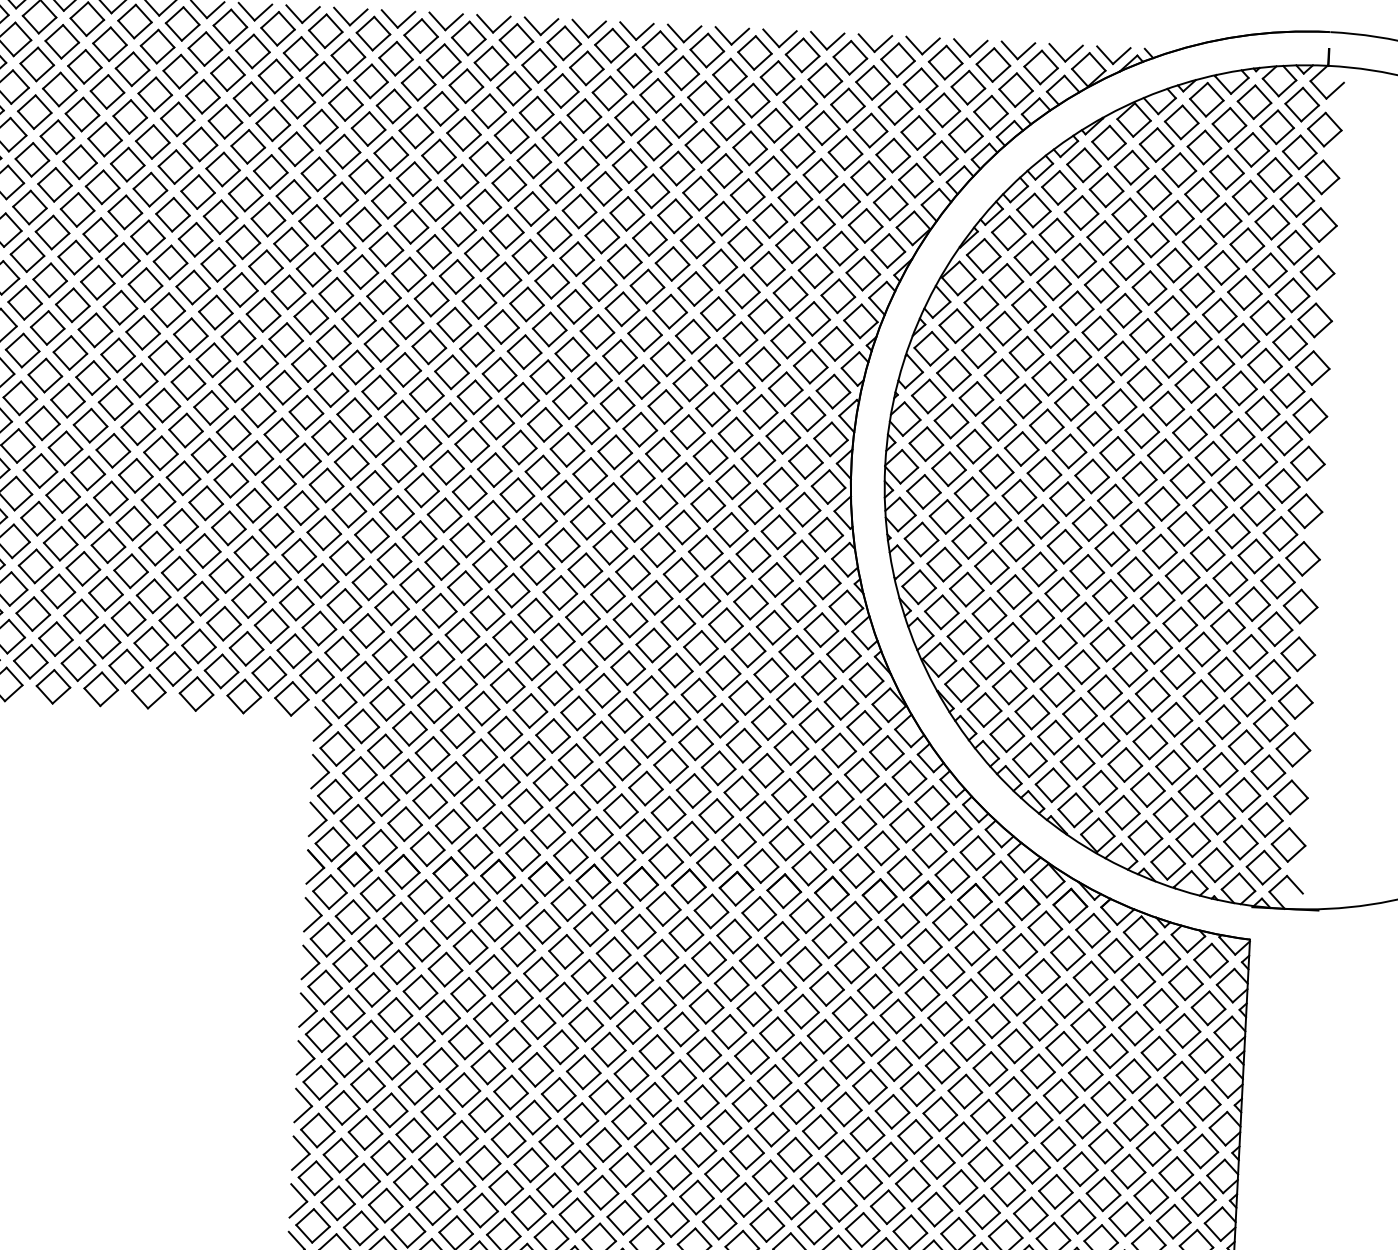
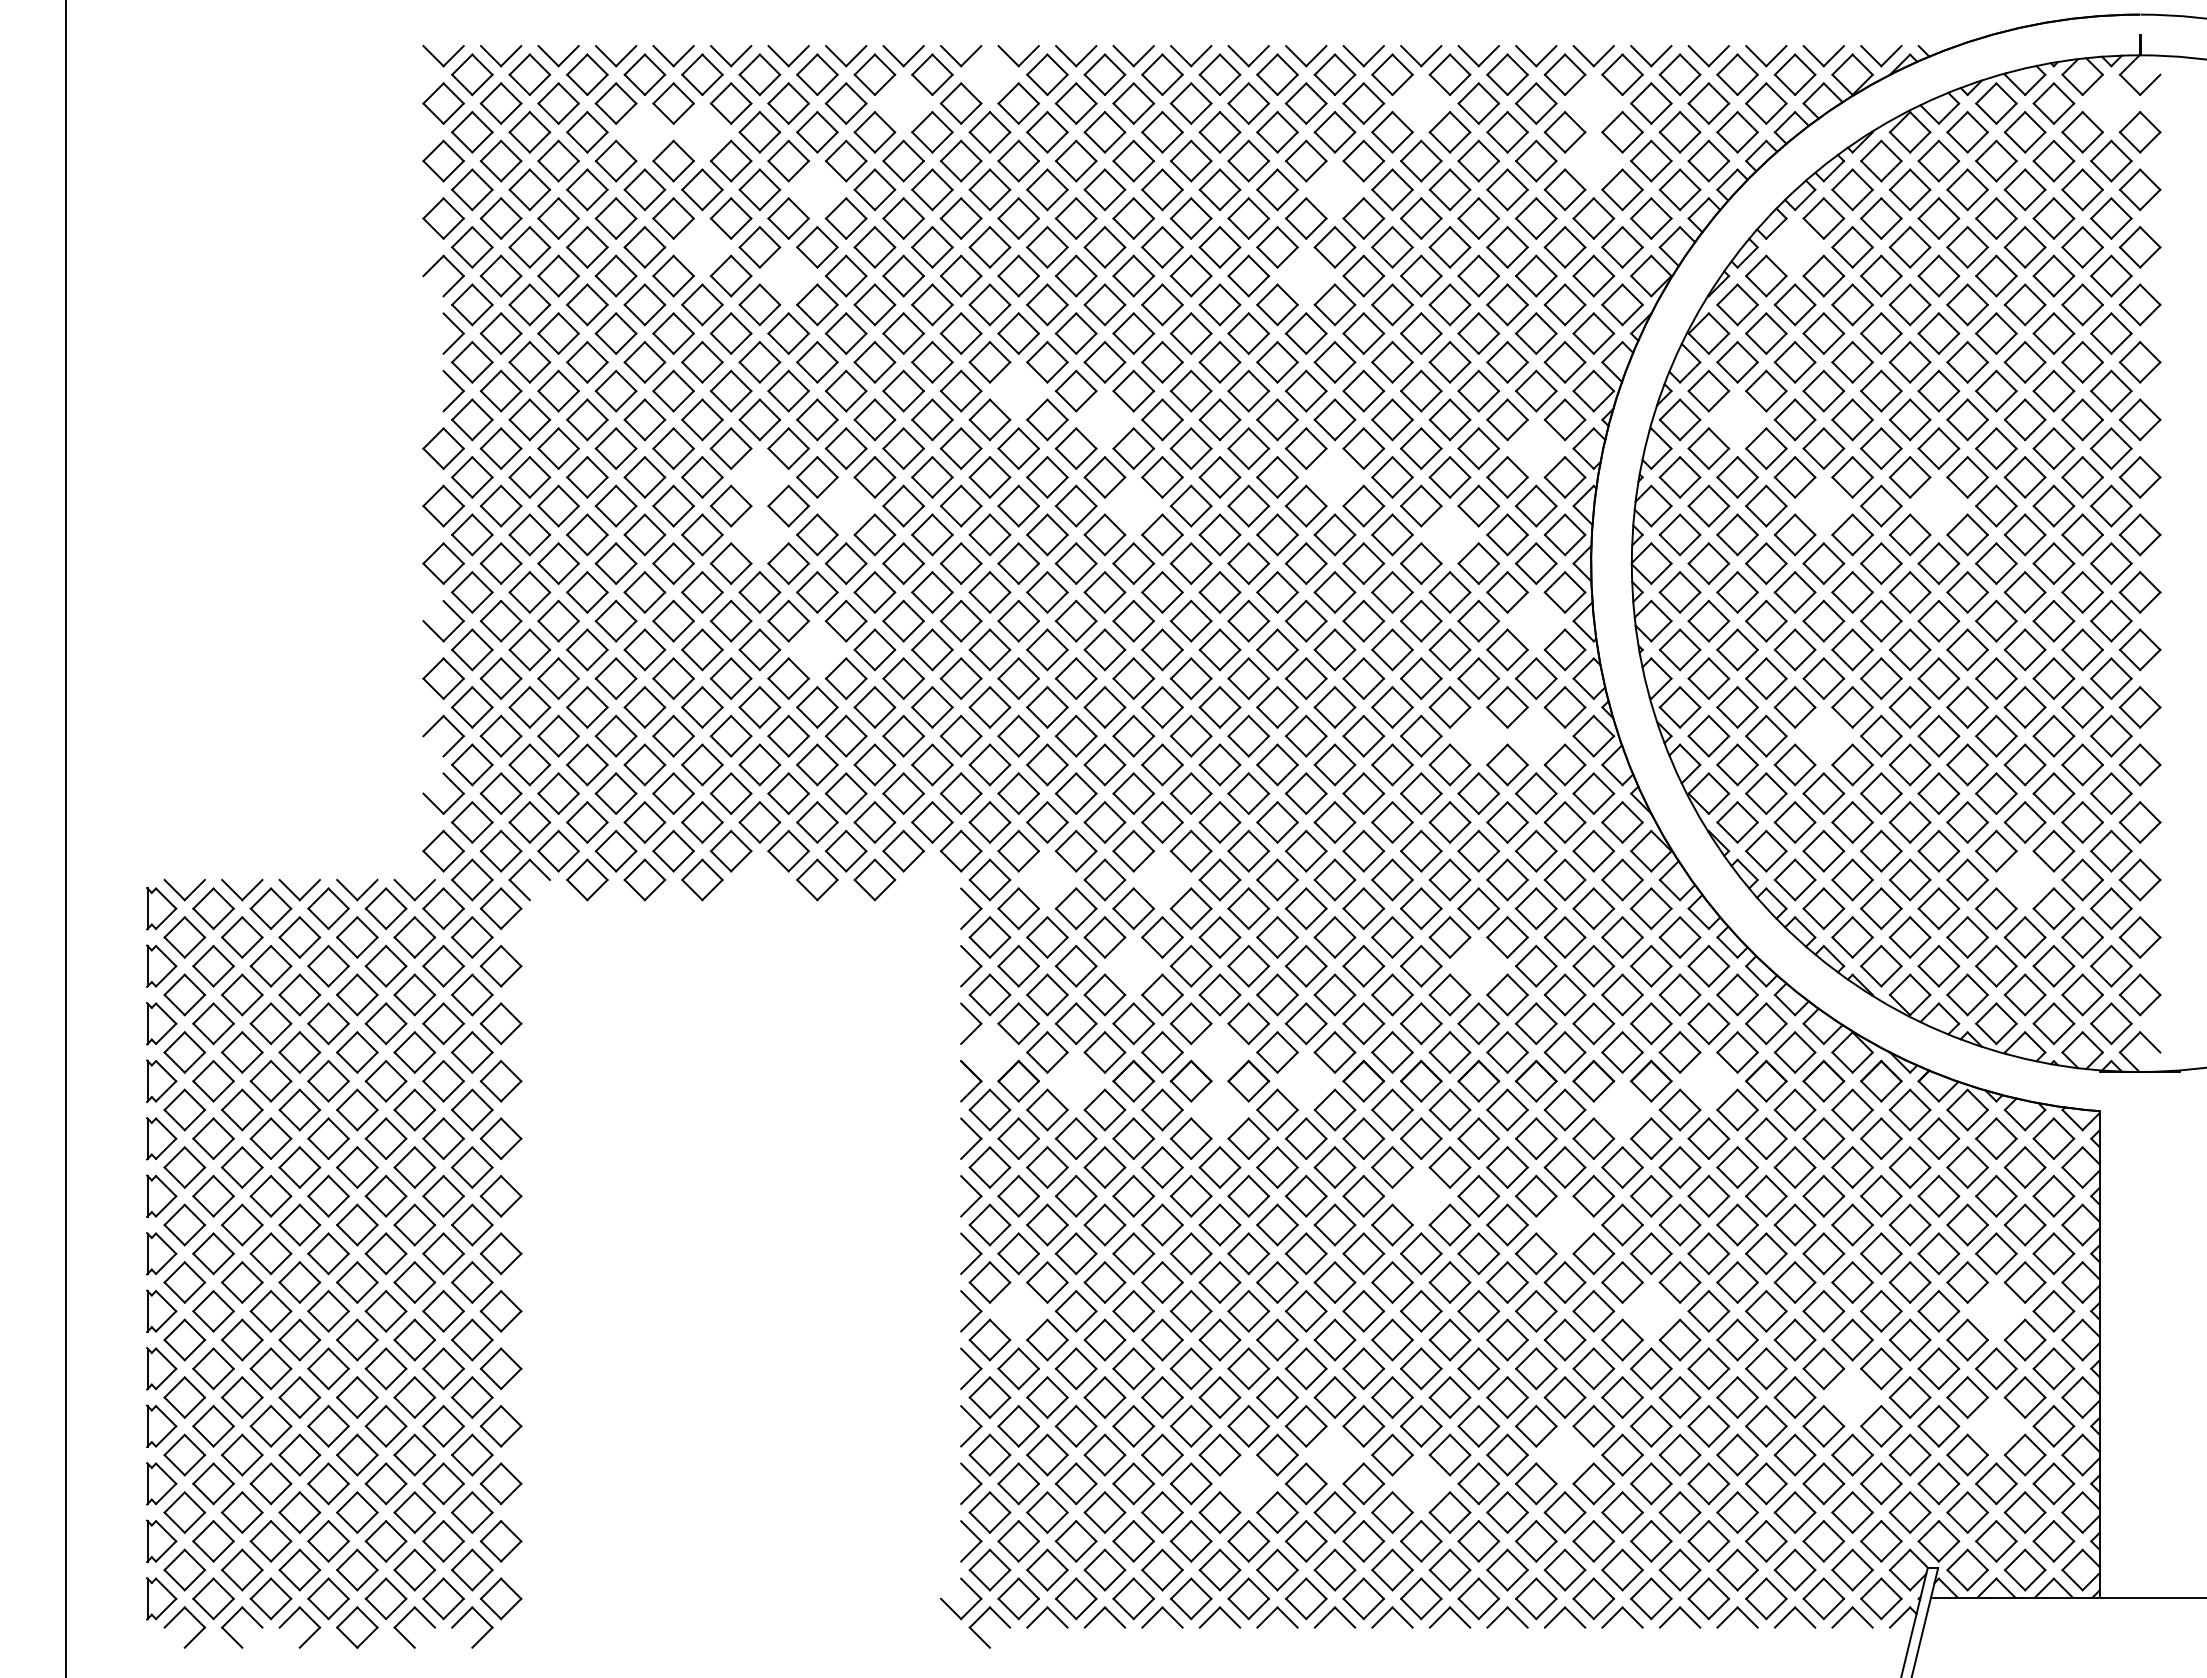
part: (373, 33) -> (989, 74), removed
part: (300, 53) -> (903, 103), removed
part: (84, 66) -> (644, 132), removed
part: (132, 69) -> (702, 132), removed
part: (730, 75) -> (1421, 103), removed
part: (872, 82) -> (1593, 103), removed
part: (1302, 104) -> (2111, 103), removed
part: (225, 121) -> (817, 189), removed
part: (870, 130) -> (1593, 160), removed
part: (654, 143) -> (1334, 189), removed
part: (127, 164) -> (702, 247), removed
part: (197, 191) -> (788, 275), removed
part: (1033, 210) -> (1794, 247), removed
part: (627, 213) -> (1306, 275), removed
part: (383, 296) -> (1018, 390), removed
part: (453, 324) -> (1104, 419), removed
part: (978, 350) -> (1737, 419), removed
part: (165, 357) -> (759, 477), removed
part: (810, 366) -> (1536, 448), removed
part: (642, 382) -> (1334, 477), removed
part: (235, 384) -> (845, 505), removed
part: (474, 396) -> (1133, 505), removed
part: (163, 405) -> (759, 534), removed
part: (1046, 425) -> (1823, 505), removed
part: (1141, 430) -> (1938, 505), removed
part: (735, 434) -> (1449, 534), removed
part: (206, 502) -> (817, 649), removed
part: (803, 509) -> (1536, 620), removed
part: (750, 602) -> (1478, 735), removed
part: (798, 604) -> (1536, 735), removed
part: (1036, 616) -> (1823, 735), removed
part: (148, 691) -> (759, 879), removed
part: (292, 698) -> (932, 879), removed
part: (387, 703) -> (1047, 879), removed
part: (482, 708) -> (1162, 879), removed
part: (1198, 744) -> (2025, 879), removed
part: (455, 778) -> (1133, 965), removed
part: (741, 793) -> (1478, 966), removed
part: (332, 844) -> (989, 1052), removed
part: (522, 854) -> (1219, 1052), removed
part: (402, 871) -> (1075, 1080), removed
part: (592, 880) -> (1305, 1080), removed
part: (927, 897) -> (1708, 1080), removed
part: (520, 901) -> (1219, 1109), removed
part: (854, 918) -> (1622, 1109), removed
part: (684, 981) -> (1421, 1196), removed
part: (801, 1011) -> (1564, 1224), removed
part: (345, 1060) -> (1018, 1311), removed
part: (870, 1086) -> (1651, 1311), removed
part: (1156, 1101) -> (1996, 1311), removed
part: (1033, 1166) -> (1852, 1397), removed
part: (601, 1192) -> (1334, 1454), removed
part: (1151, 1196) -> (1996, 1426), removed
part: (791, 1201) -> (1564, 1454), removed
part: (528, 1212) -> (1248, 1483), removed
part: (672, 1219) -> (1421, 1483), removed

